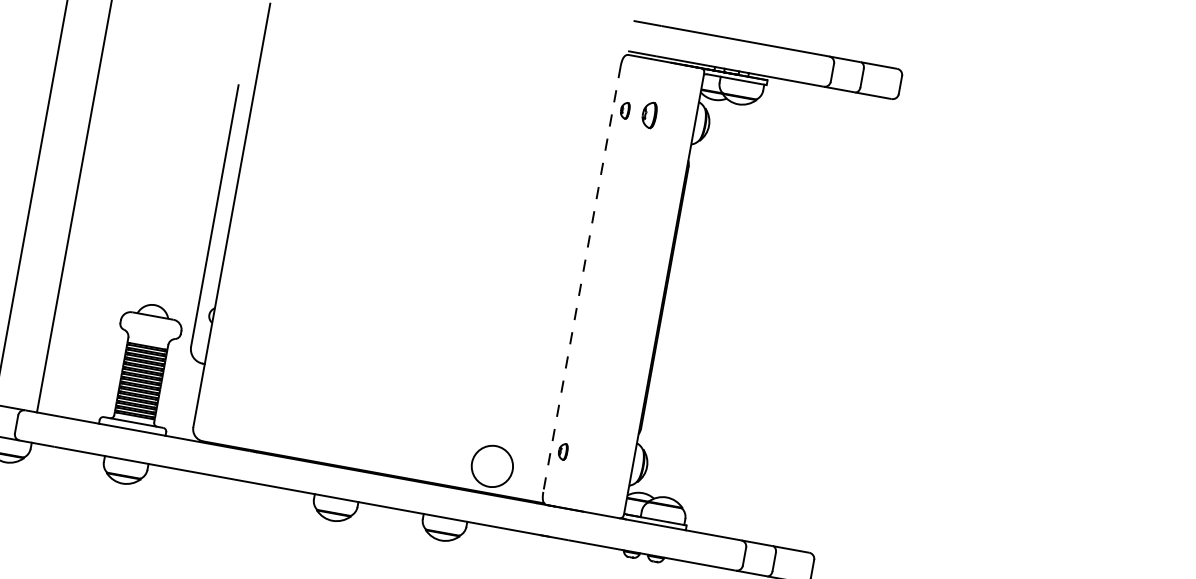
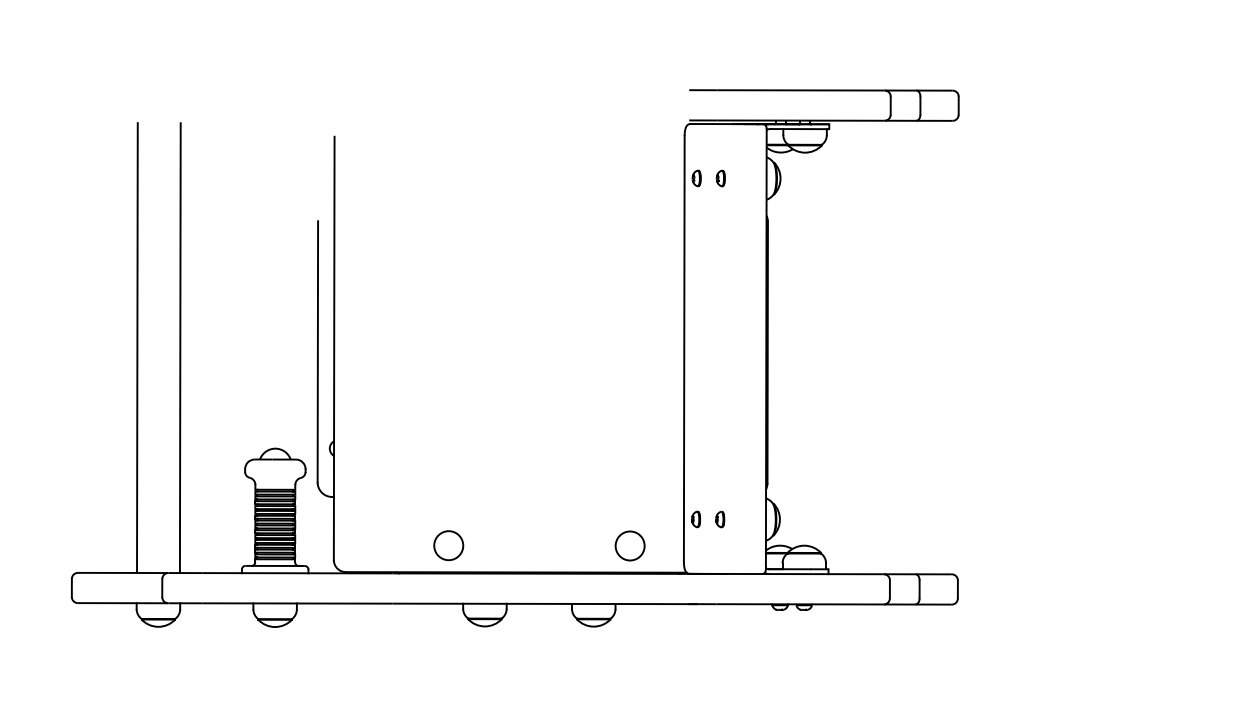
part: (648, 114) -> (720, 178), size x0.62
line: (582, 278) -> (684, 348), dashed -> solid
circle: (310, 433) -> (448, 545), added
part: (587, 456) -> (720, 519), added
circle: (491, 465) -> (629, 545), size x0.71

